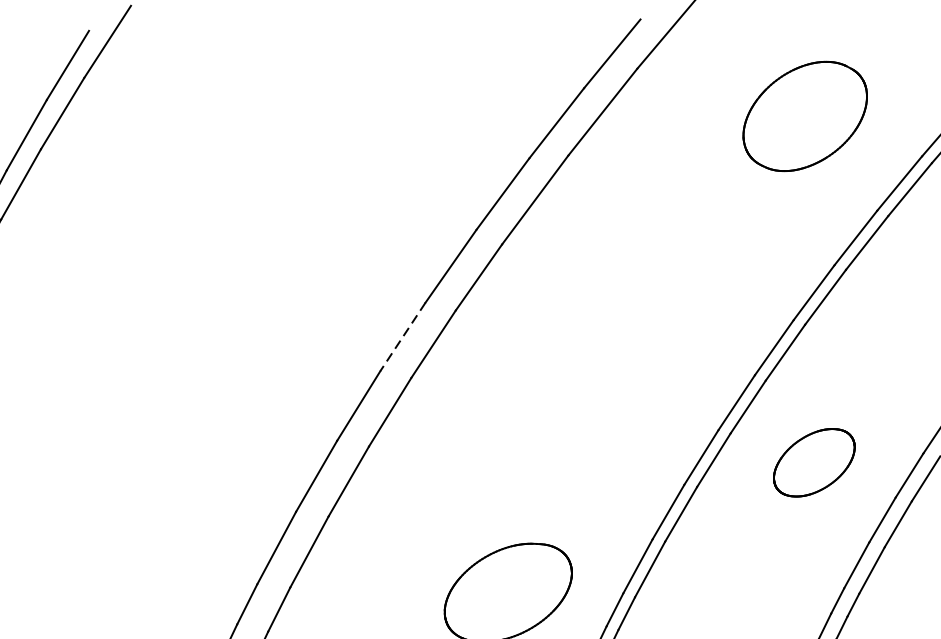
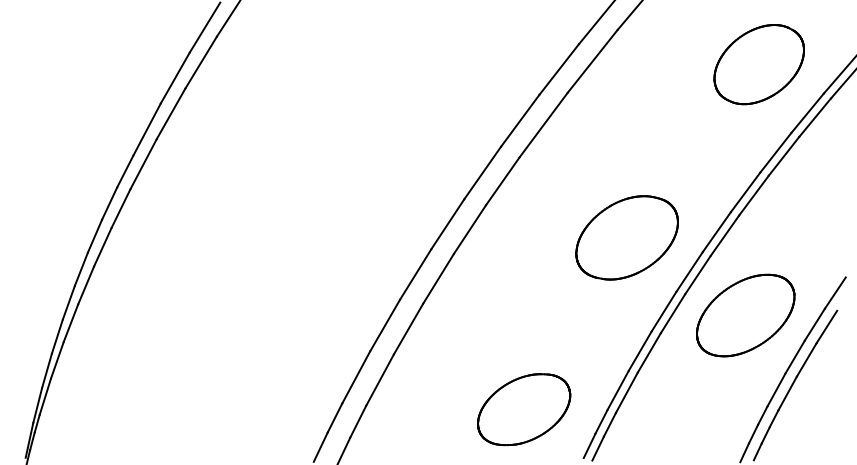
part: (804, 116) -> (758, 64), moved
line: (402, 337) -> (447, 224), dashed -> solid
part: (649, 355) -> (626, 237), added
part: (813, 462) -> (745, 315), size x1.67

